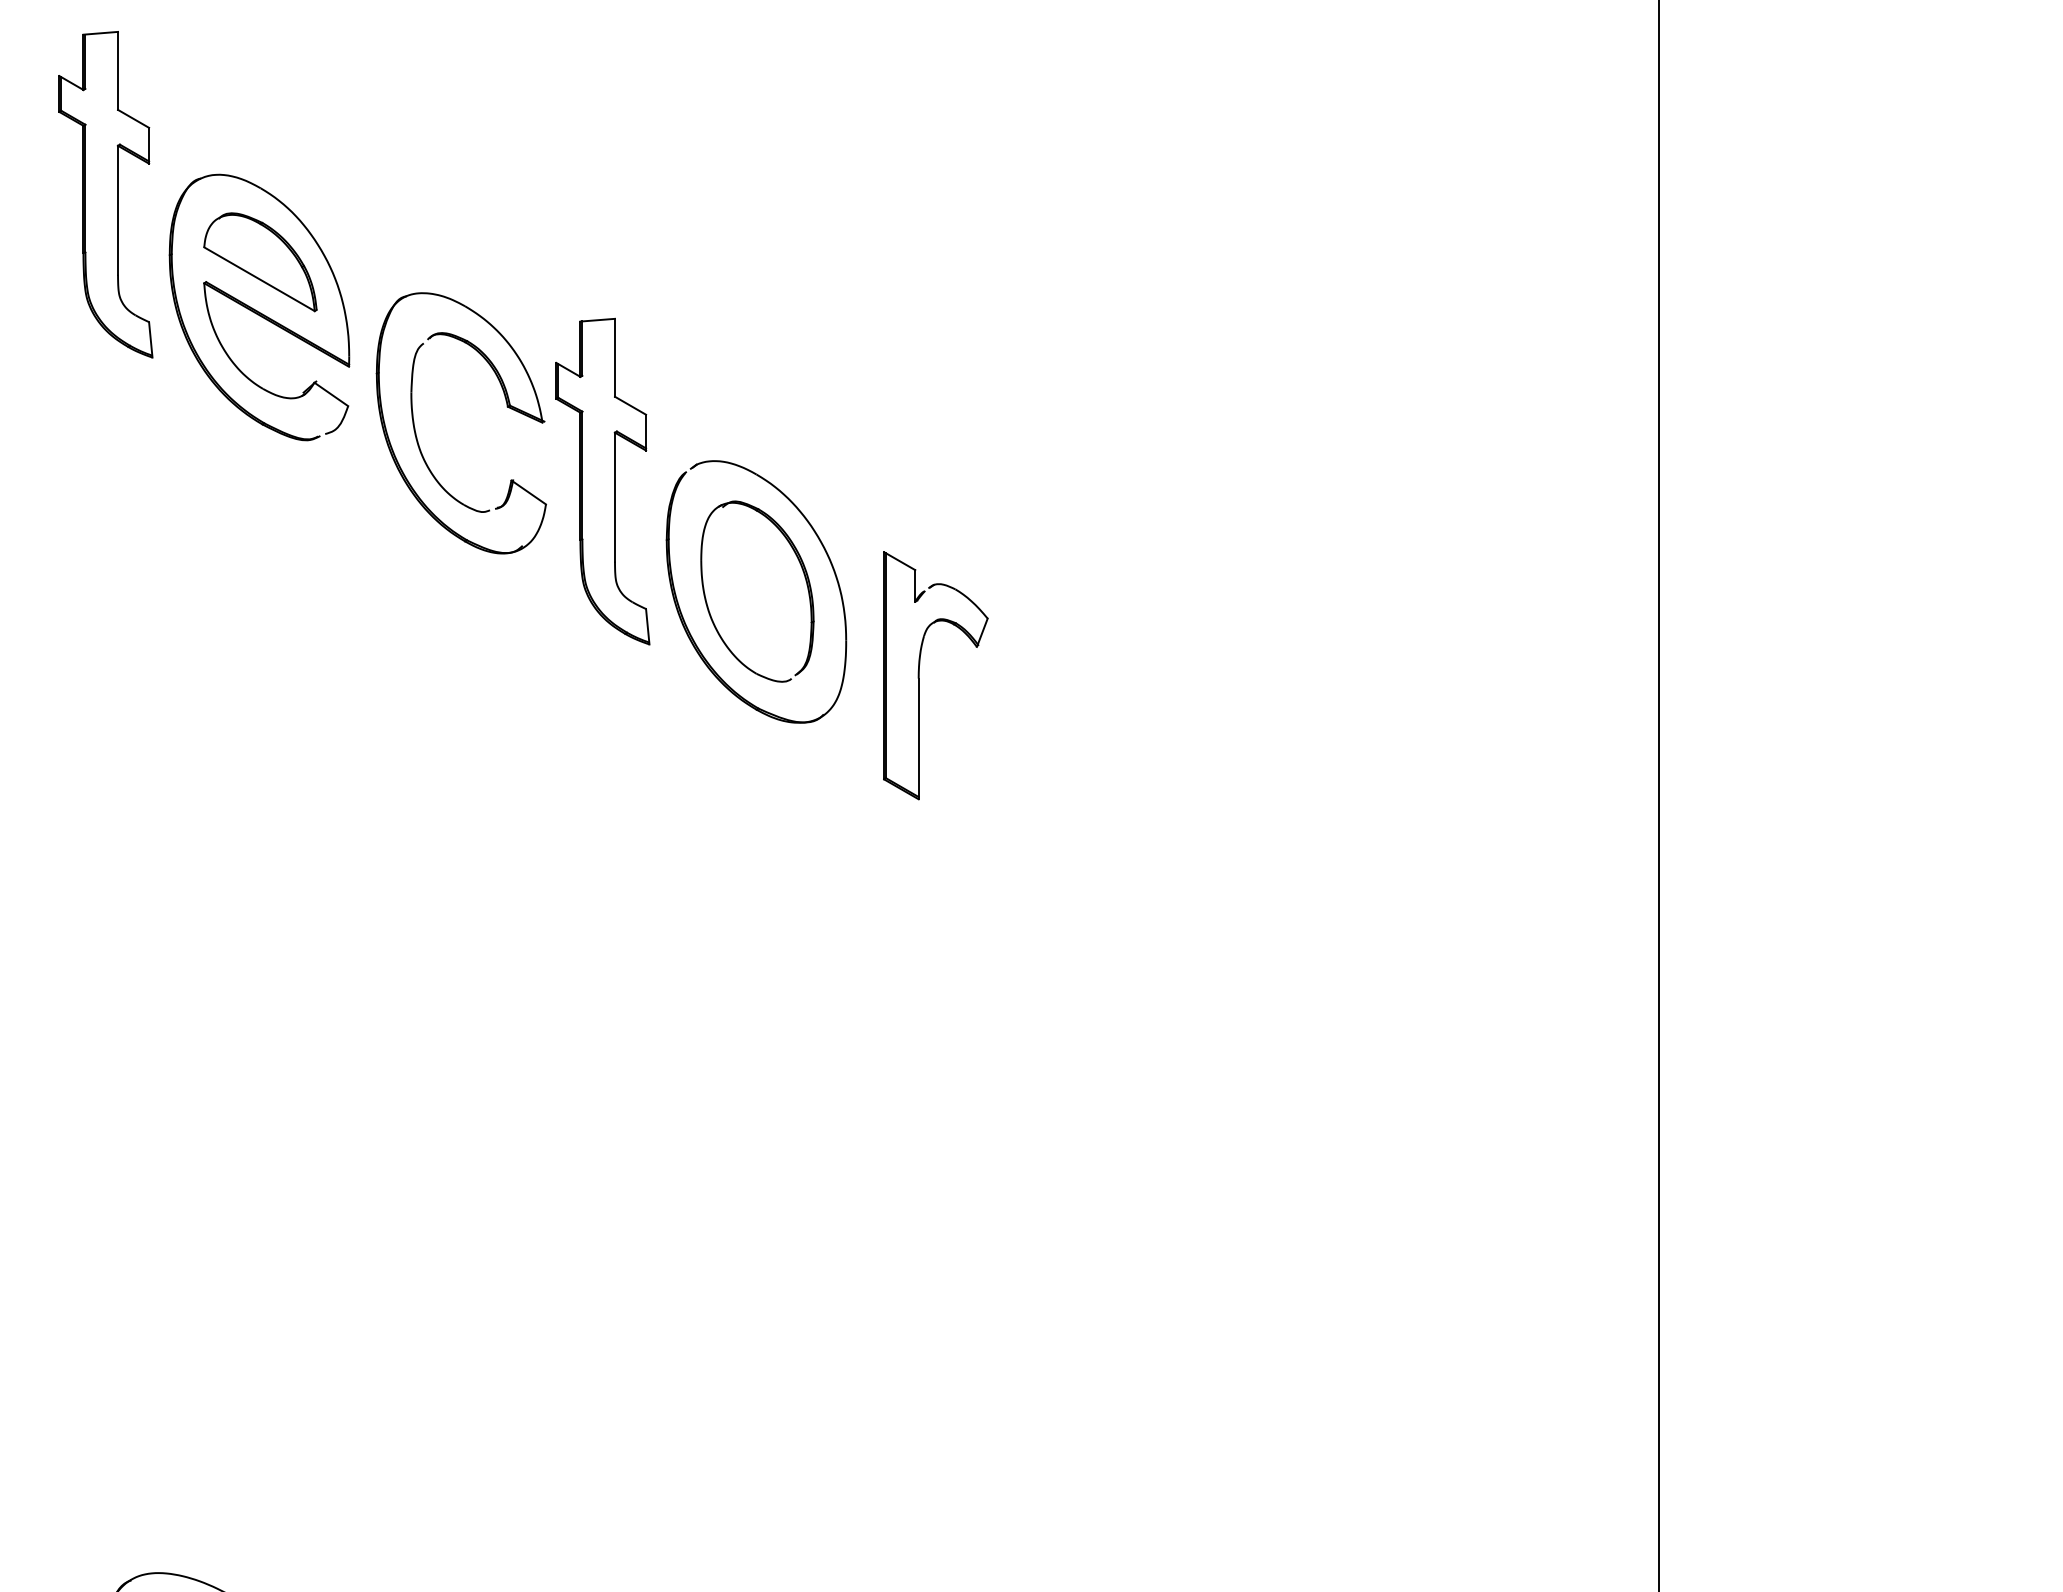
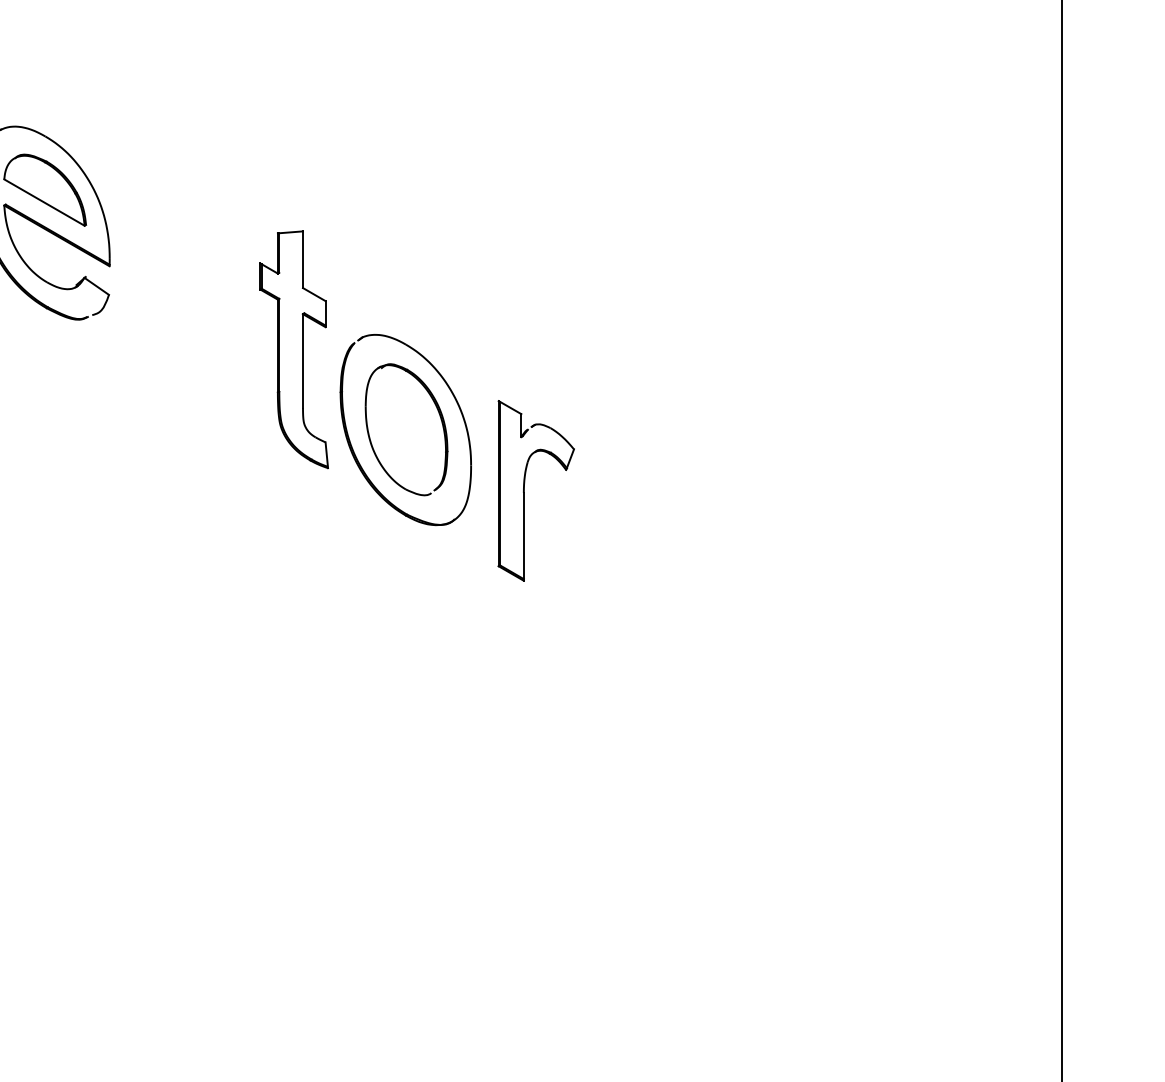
part: (416, 432) -> (158, 314), removed

